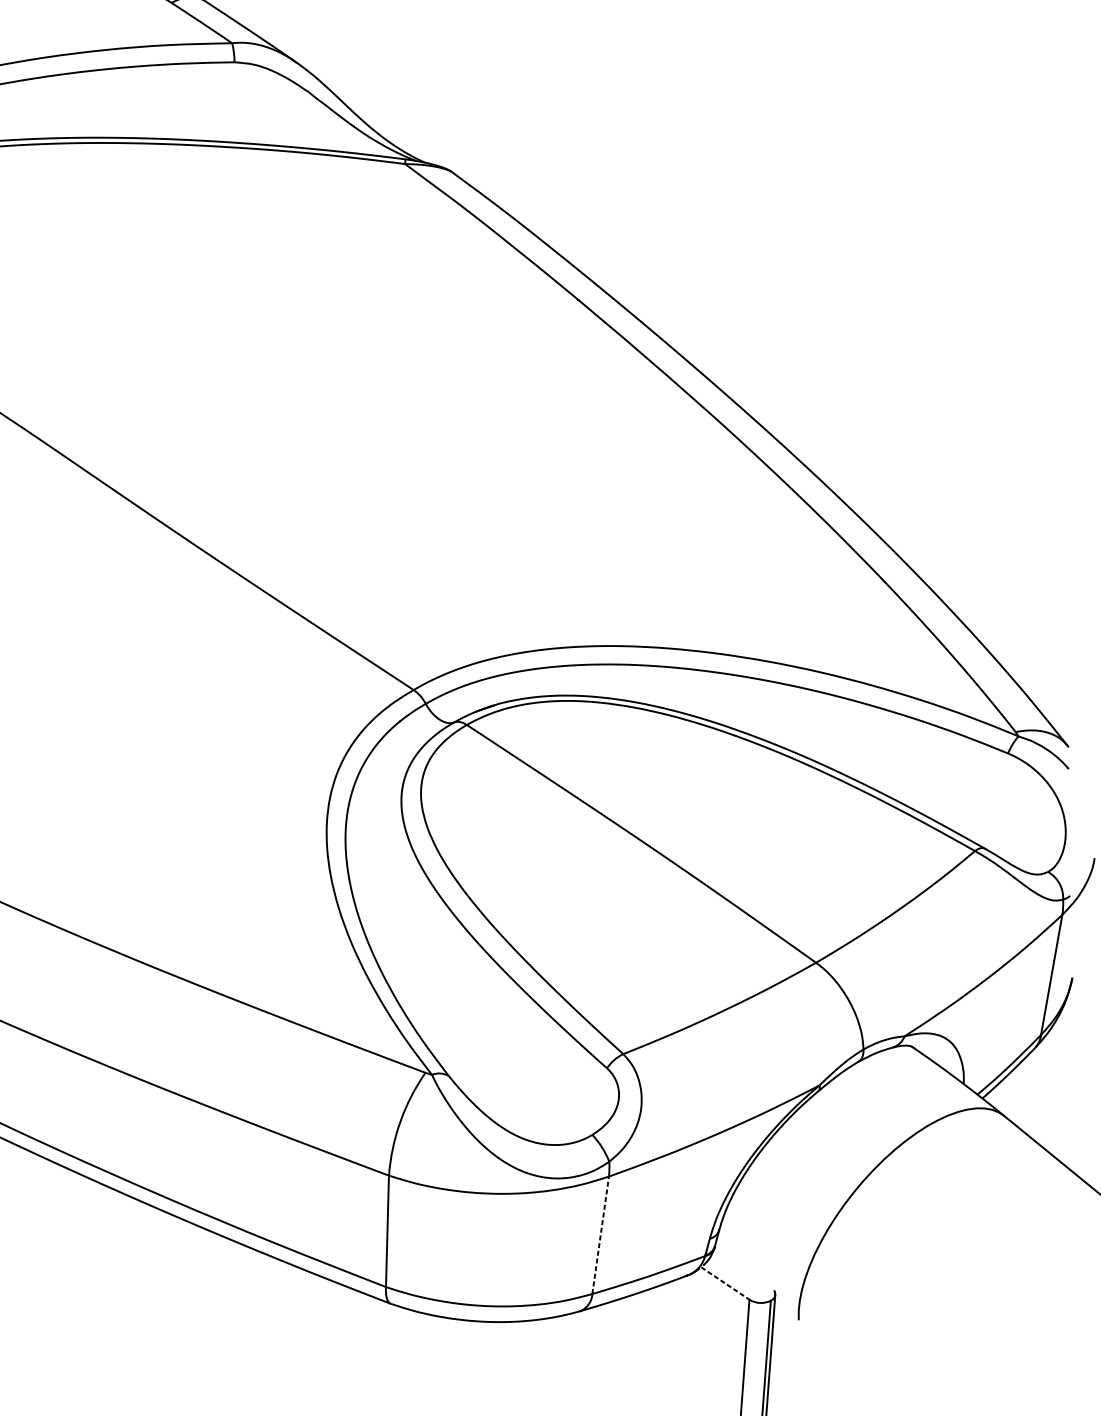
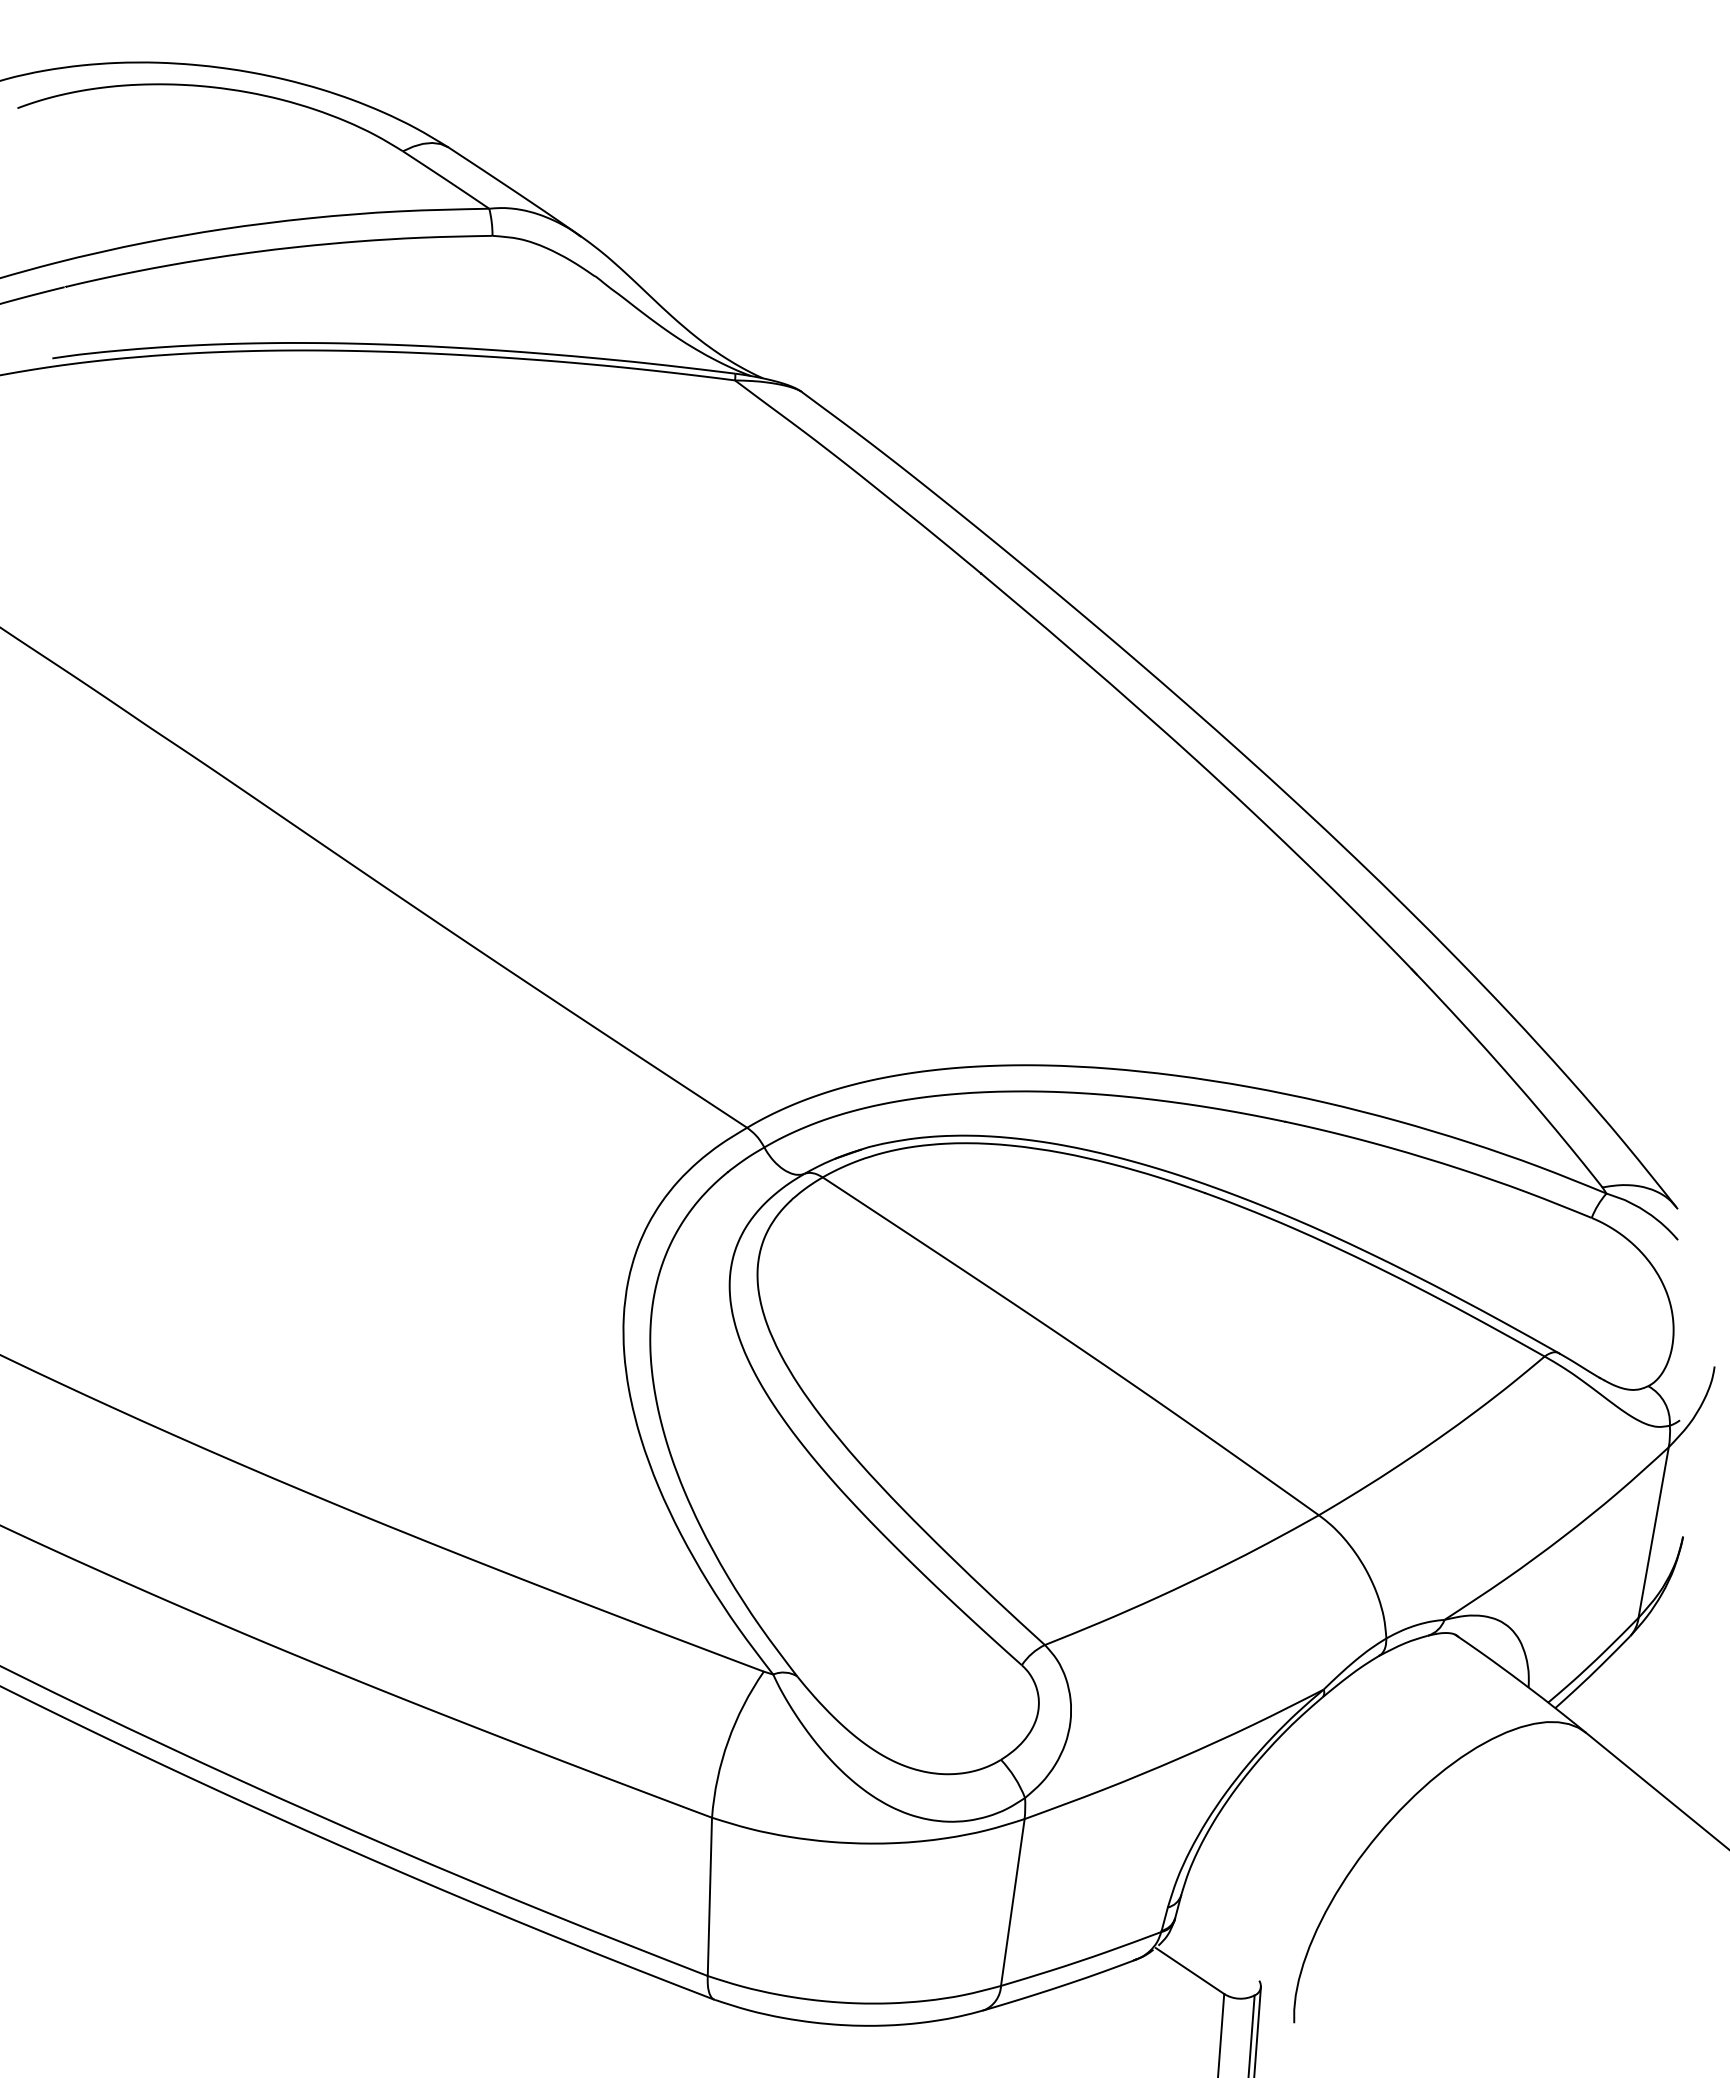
line: (600, 1235) -> (1012, 1902), dashed -> solid
line: (725, 1283) -> (1190, 1971), dashed -> solid

